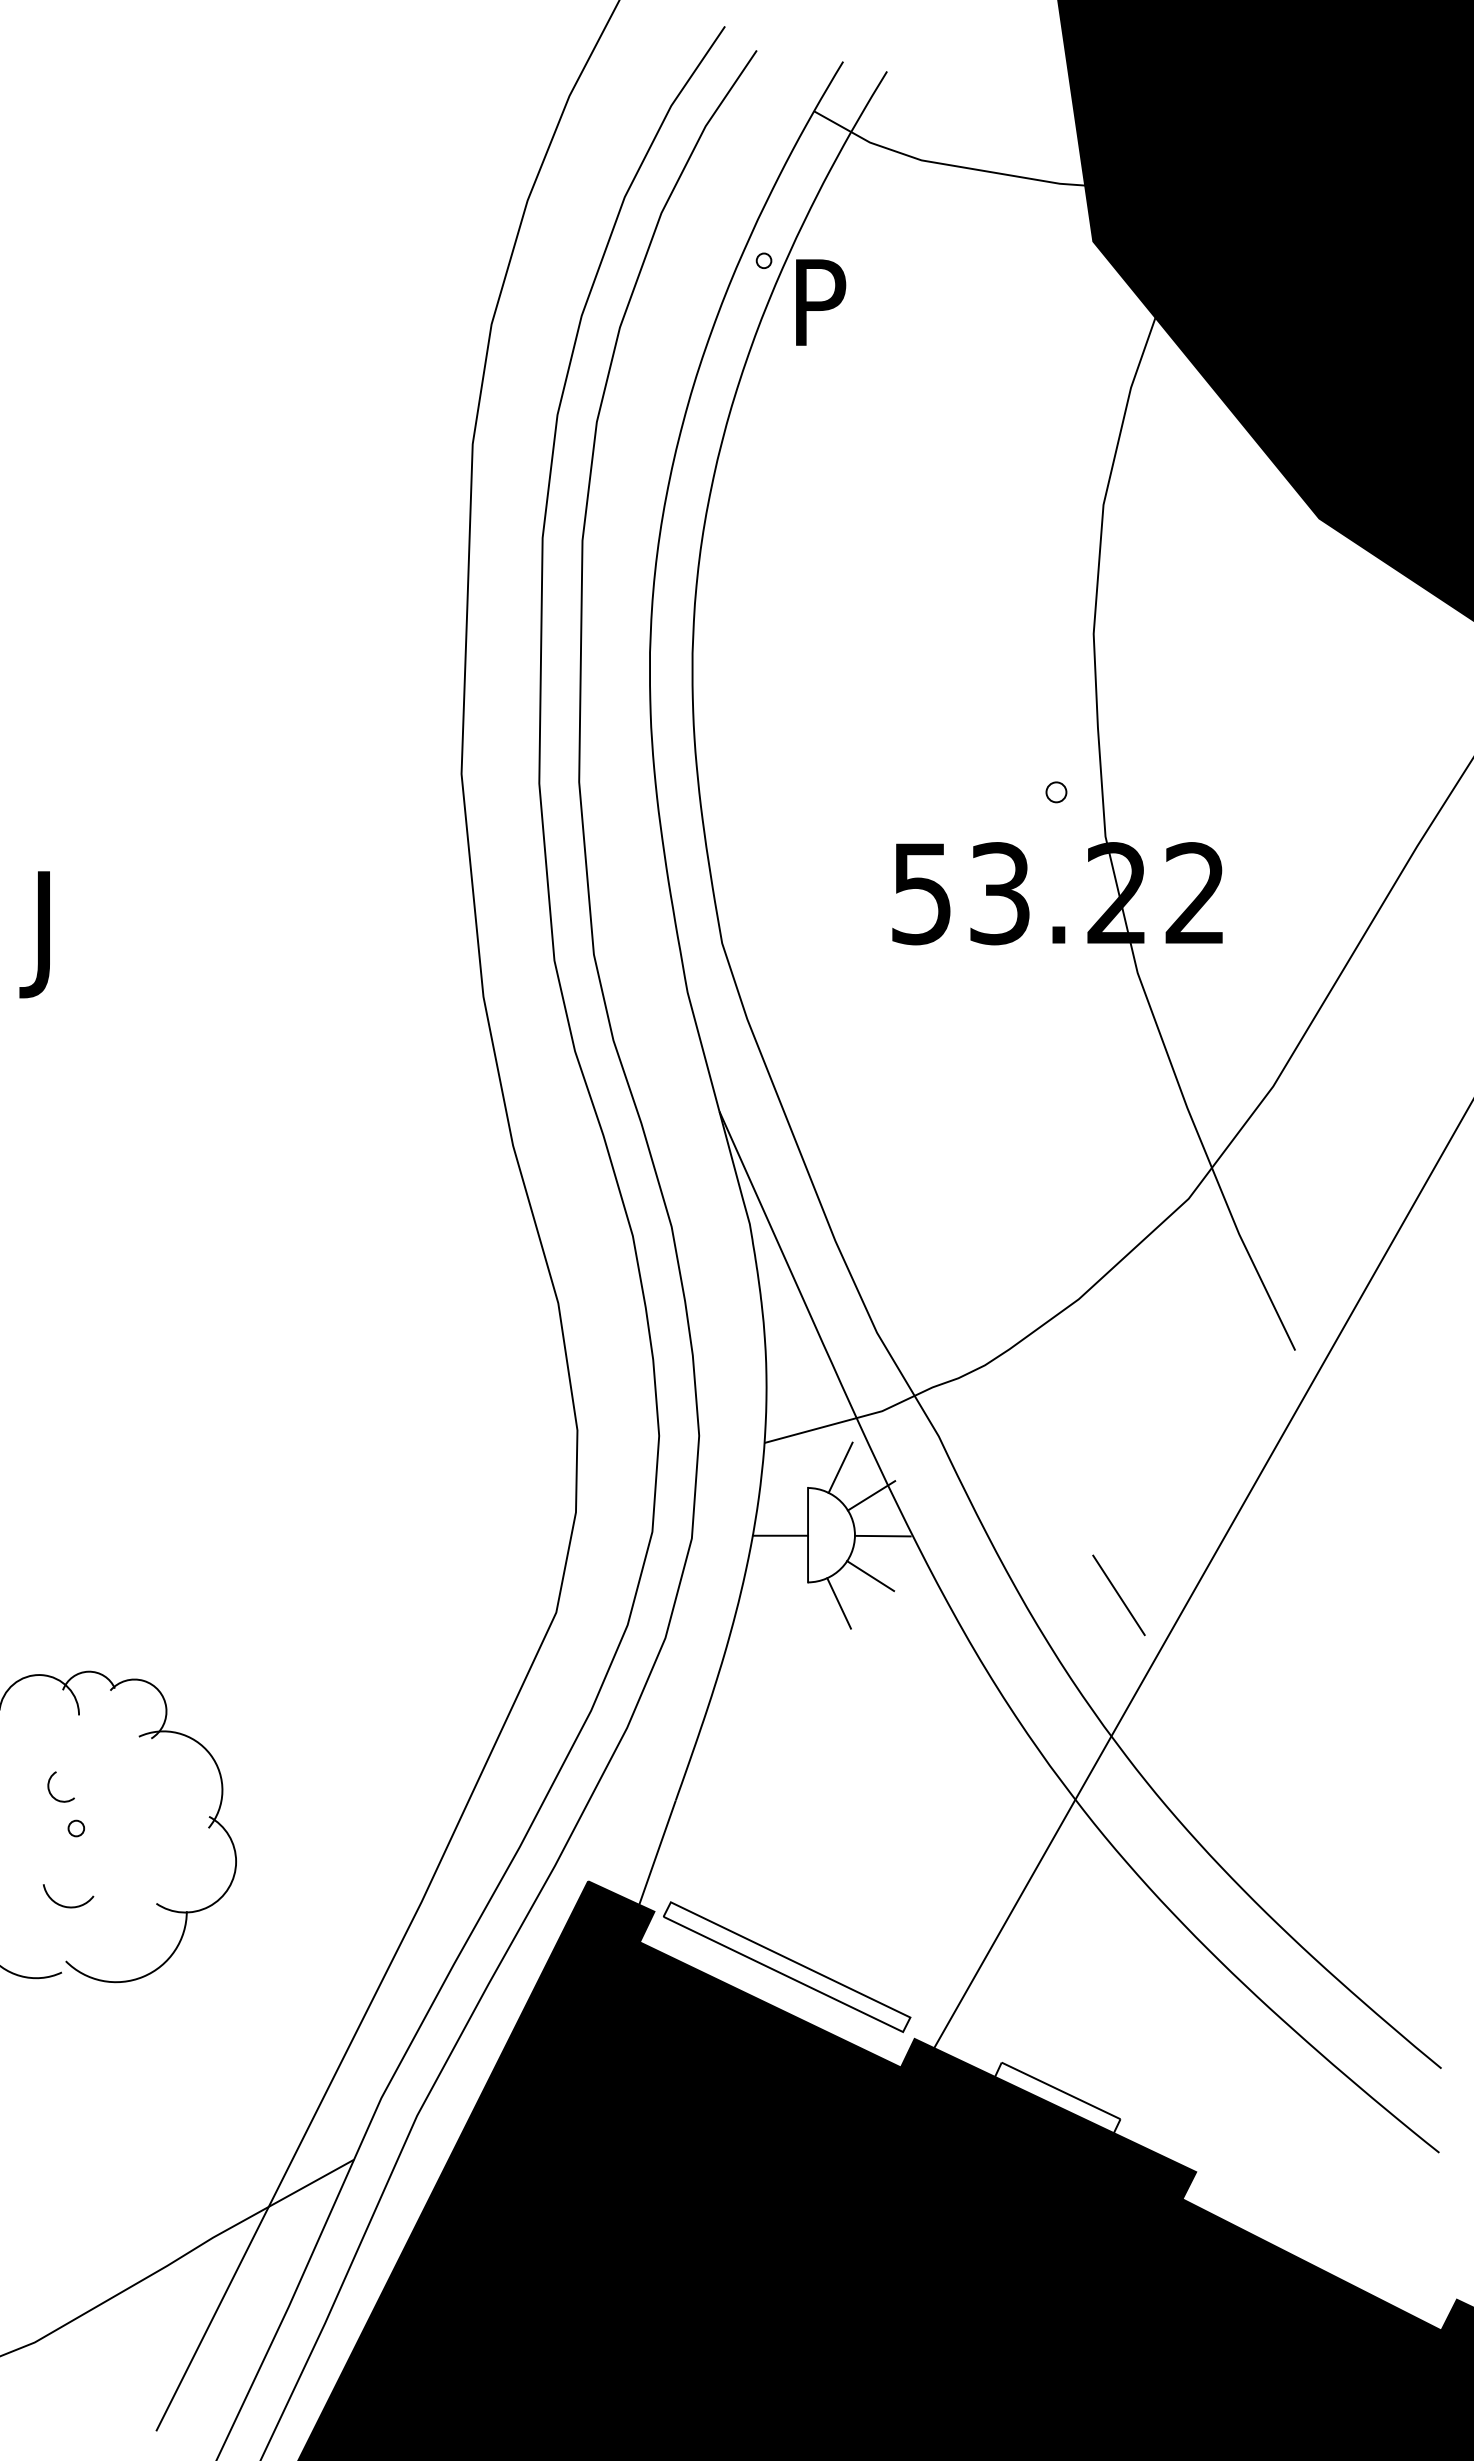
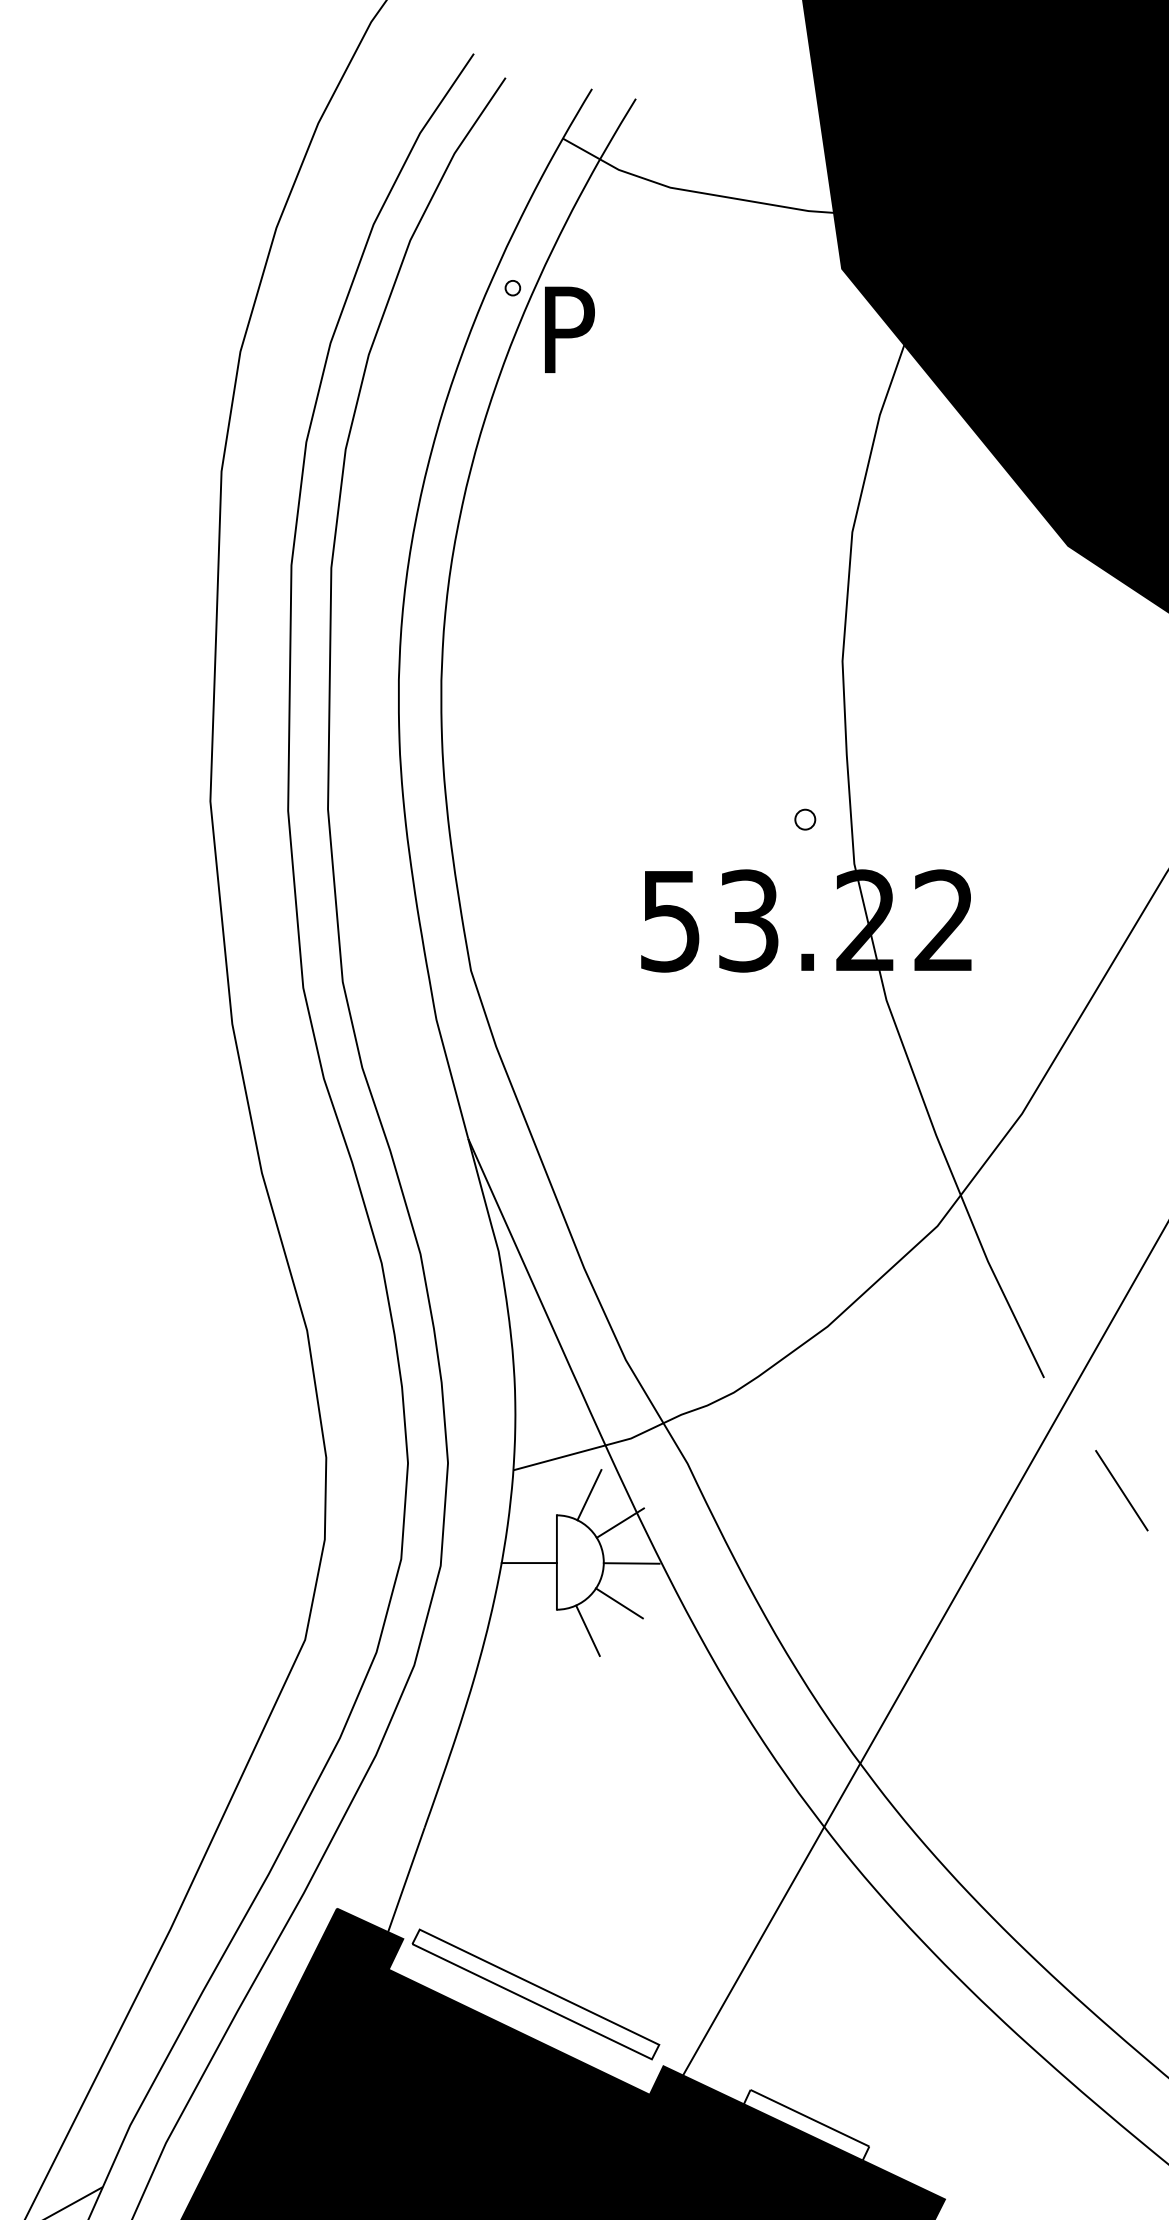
line: (1118, 1595) -> (1121, 1490), moved

